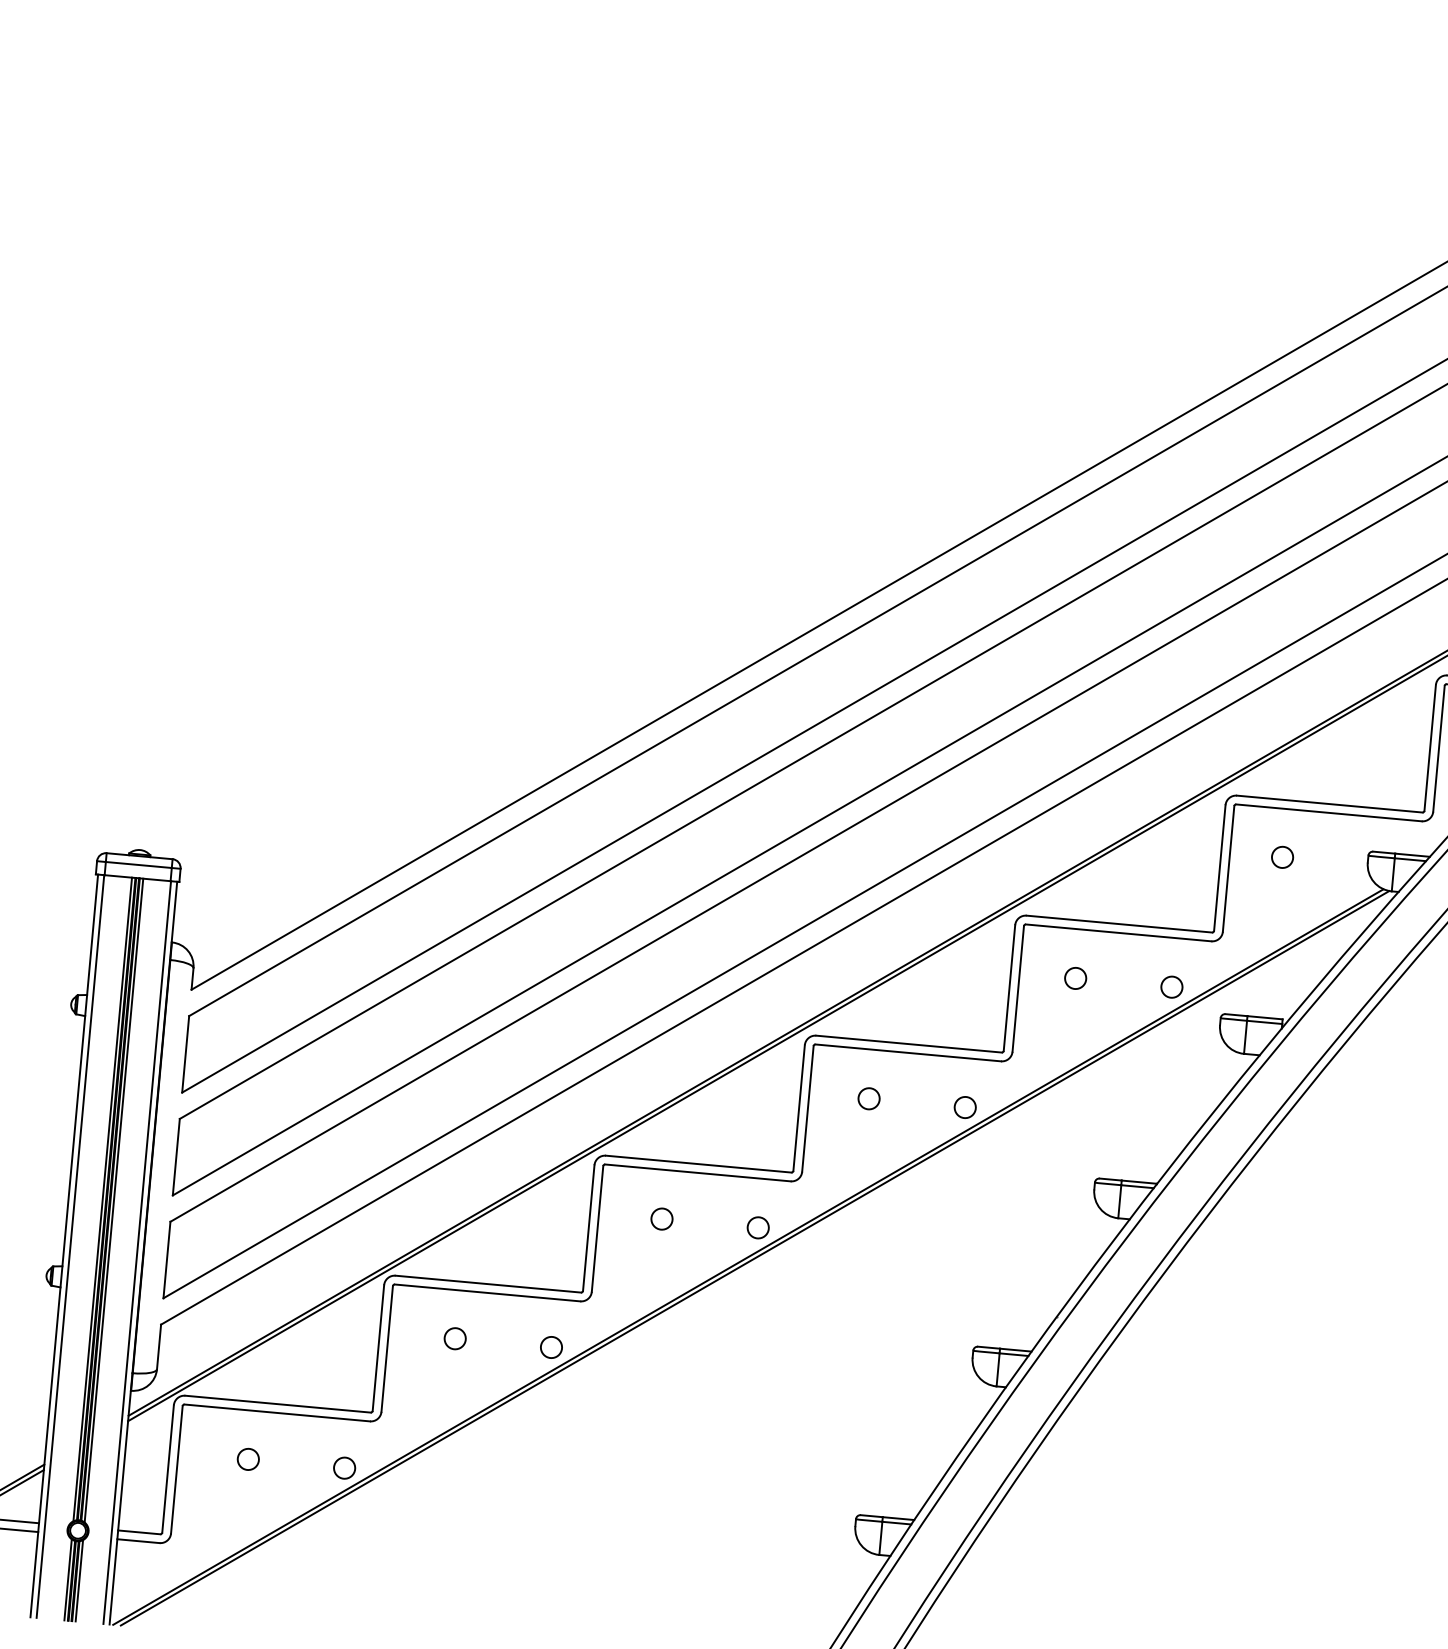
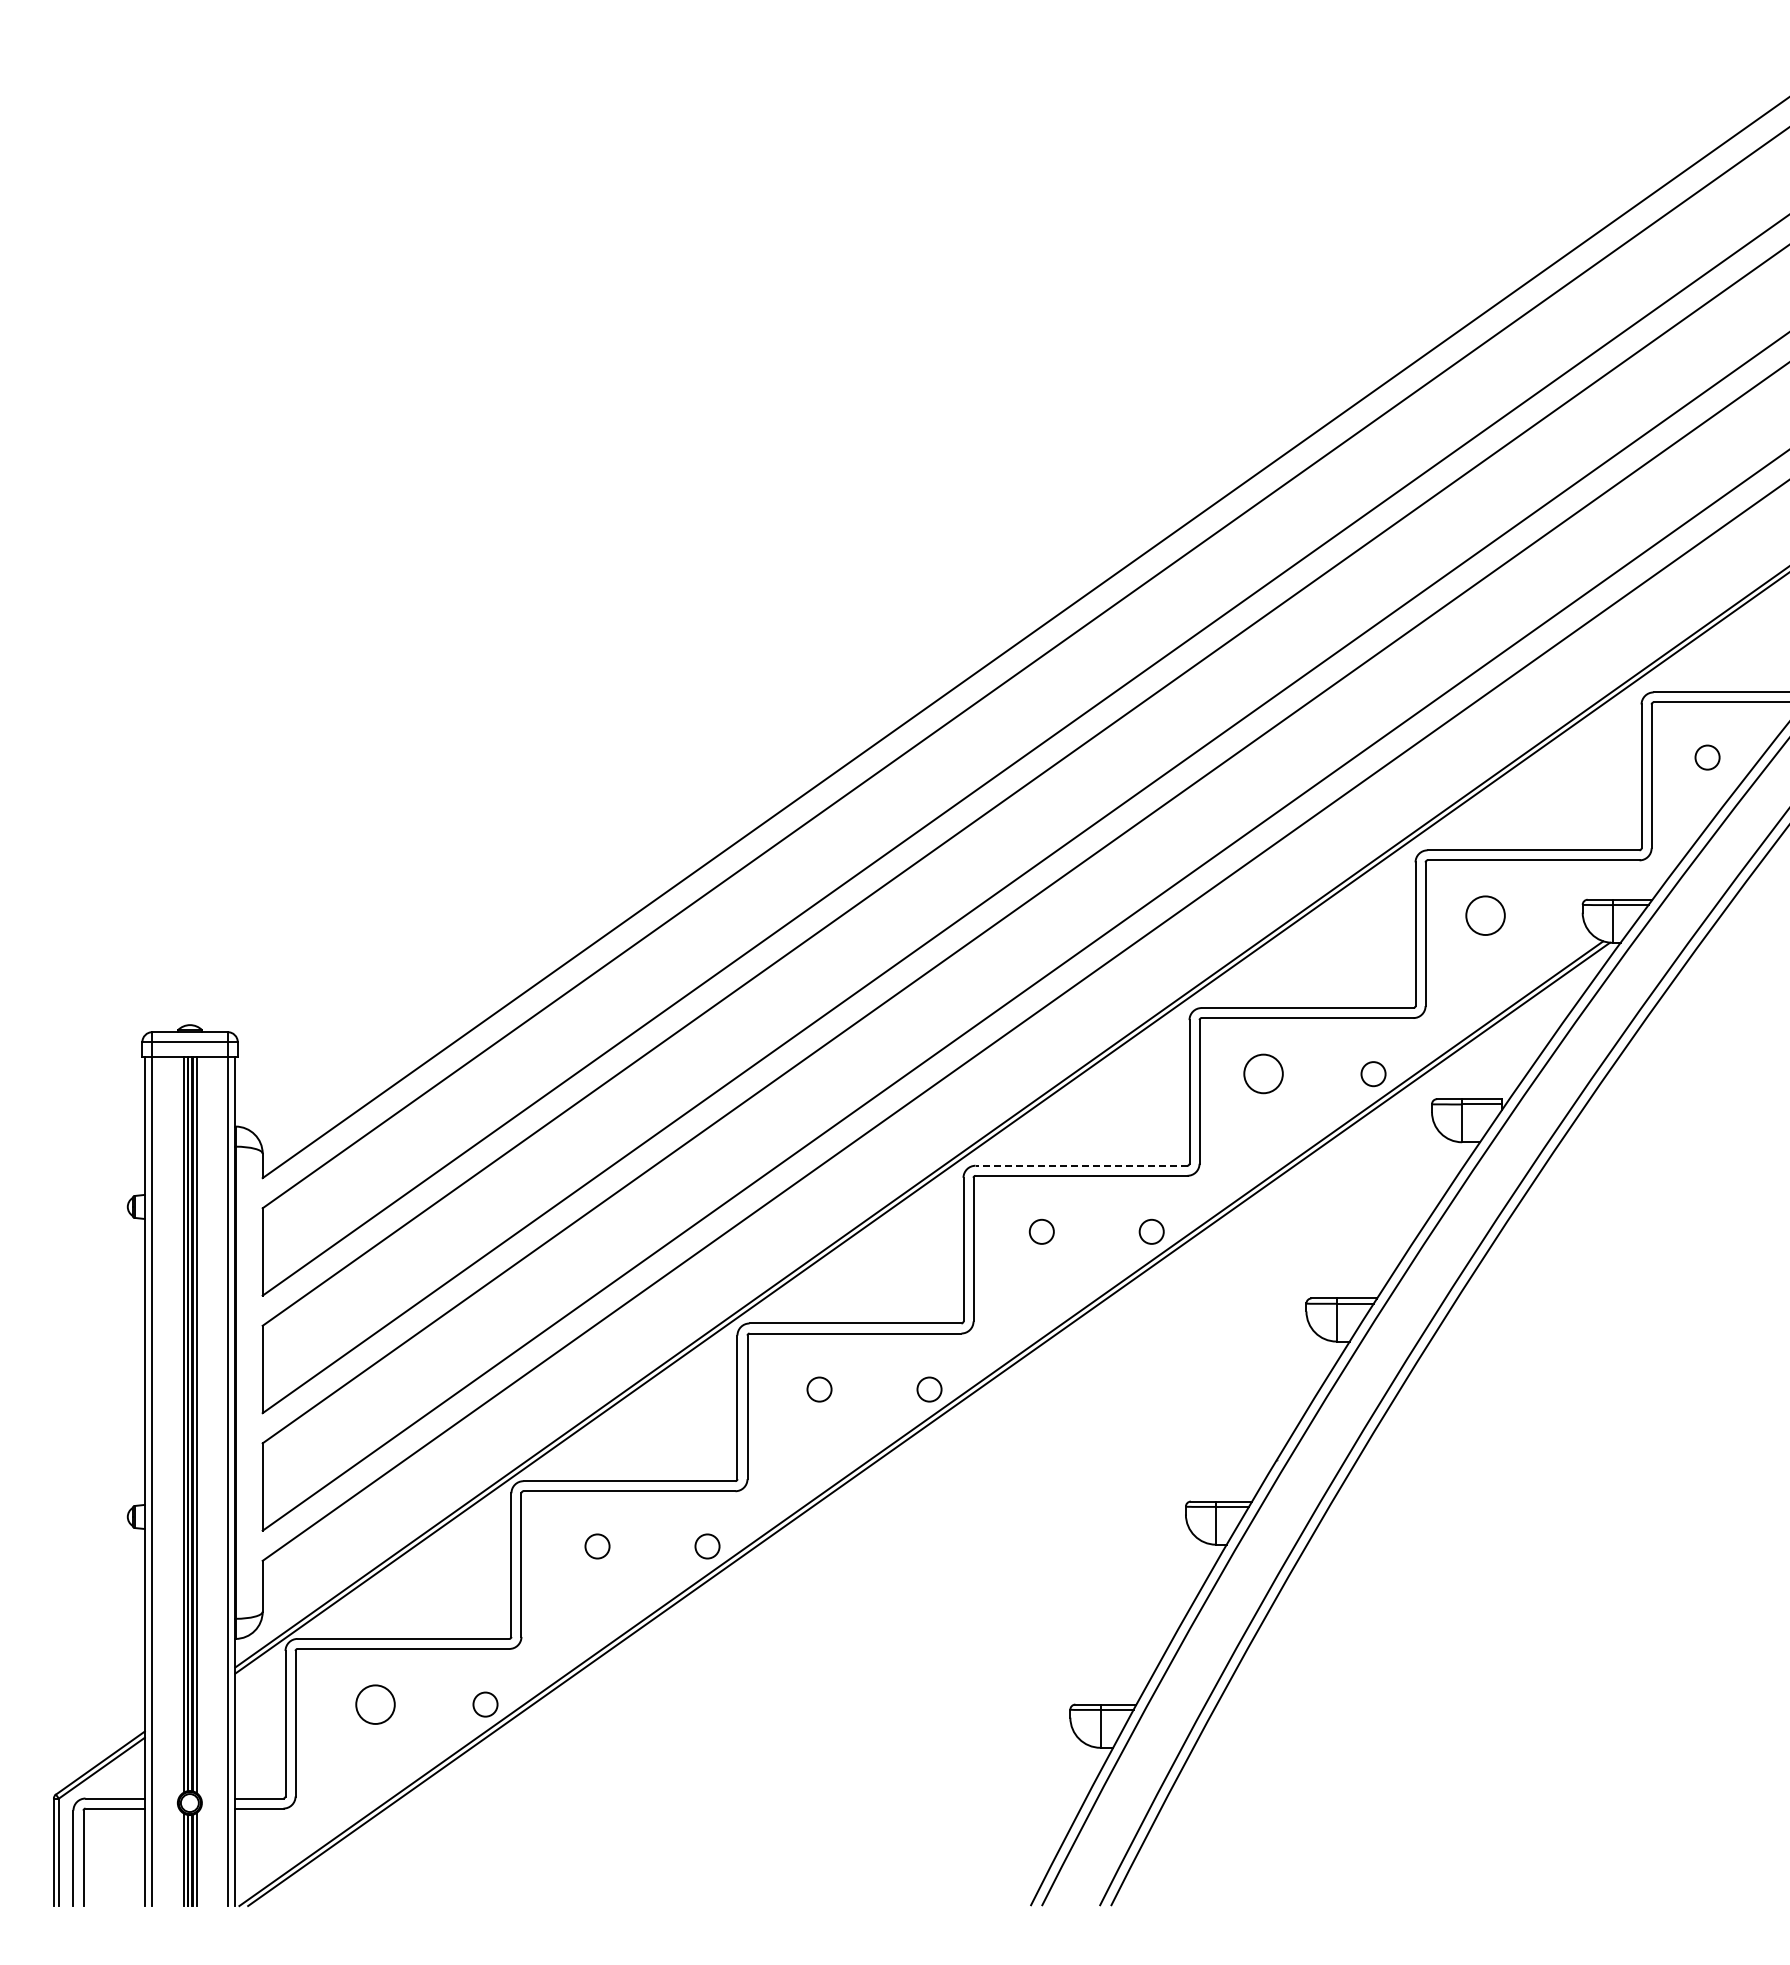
circle: (1282, 857) -> (1485, 915), size x1.6
circle: (1075, 978) -> (1263, 1074), size x1.6
line: (909, 1043) -> (1081, 1165), solid -> dashed
circle: (248, 1459) -> (375, 1704), size x1.6

